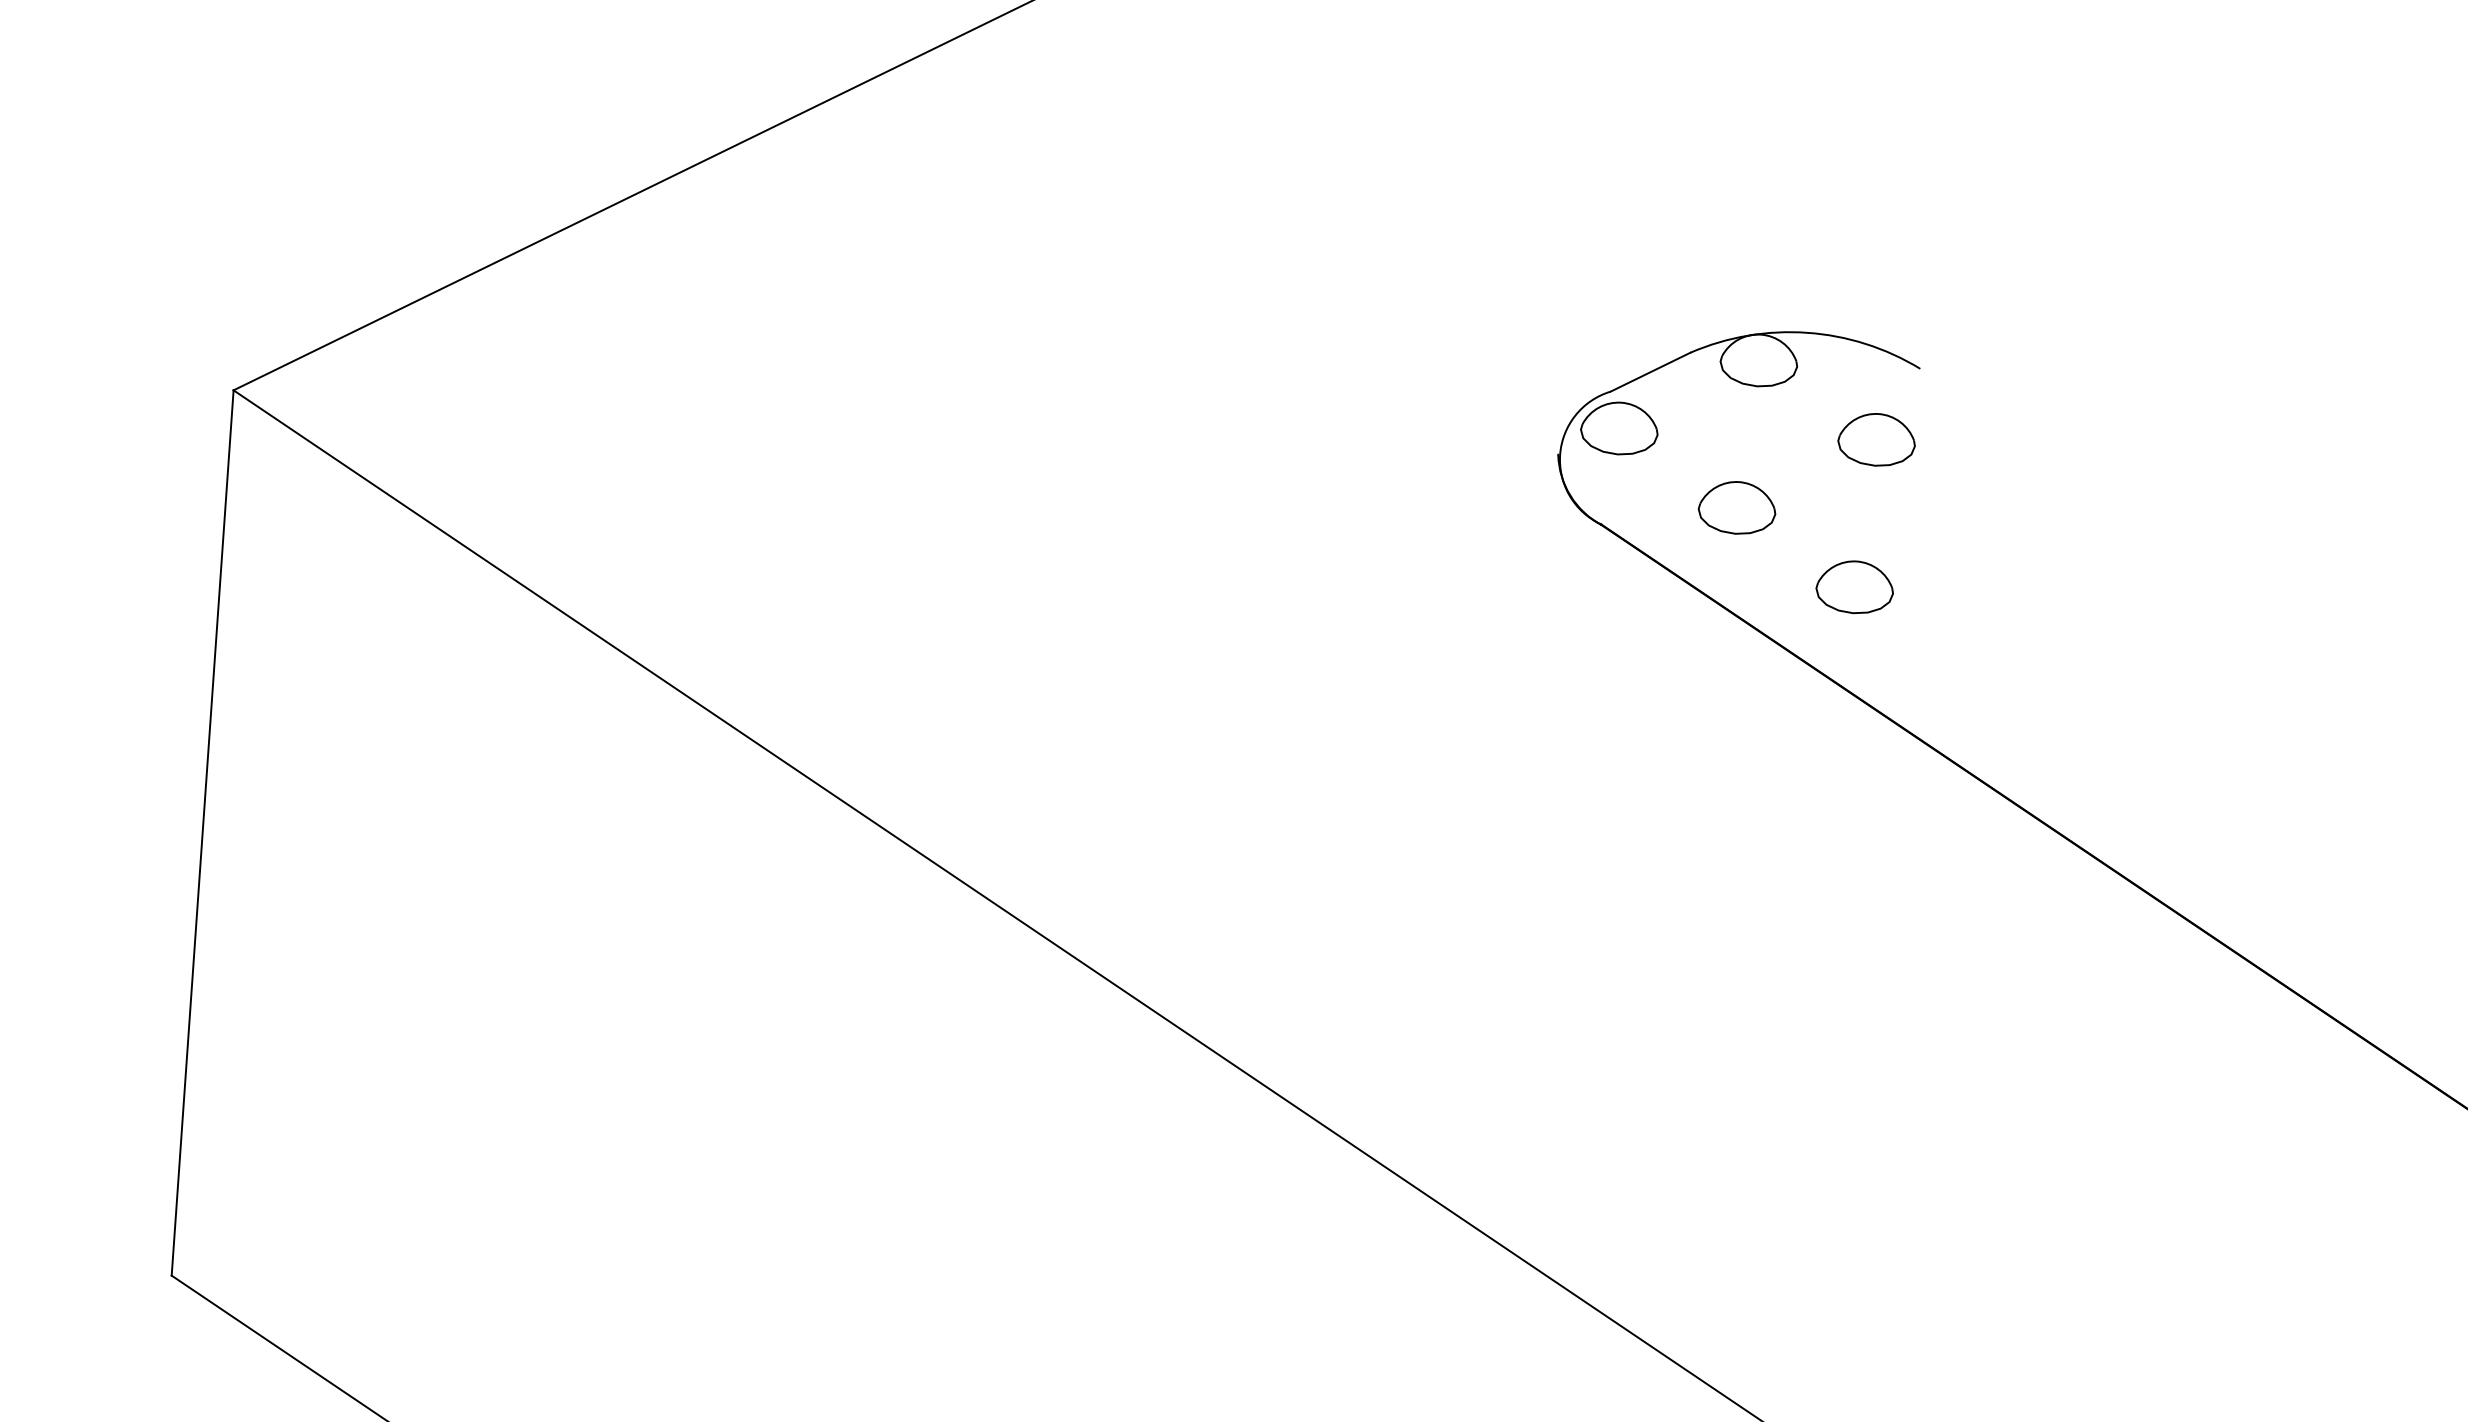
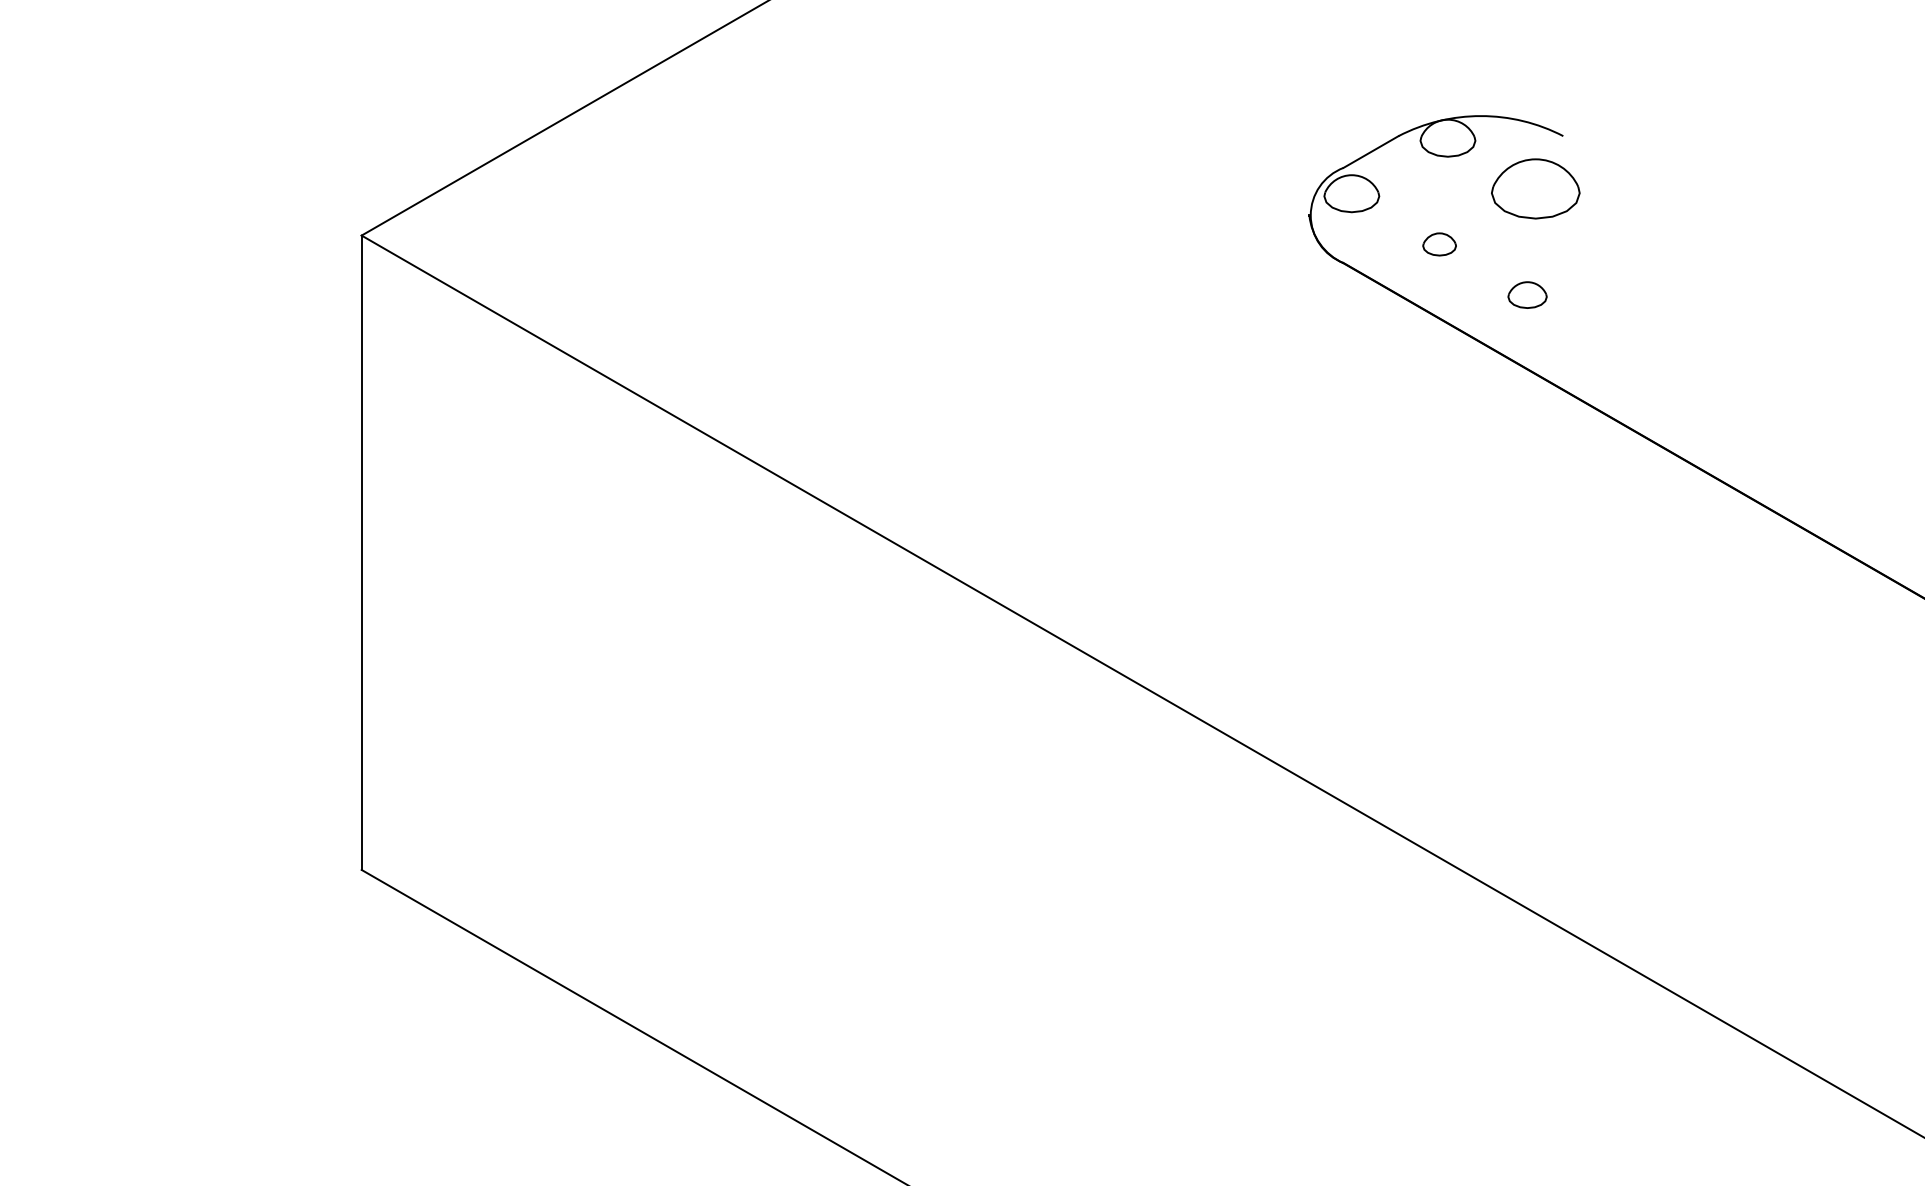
part: (1876, 439) -> (1535, 188), size x1.6
part: (1736, 507) -> (1439, 244), size x0.6
part: (1854, 586) -> (1527, 294), size x0.7

